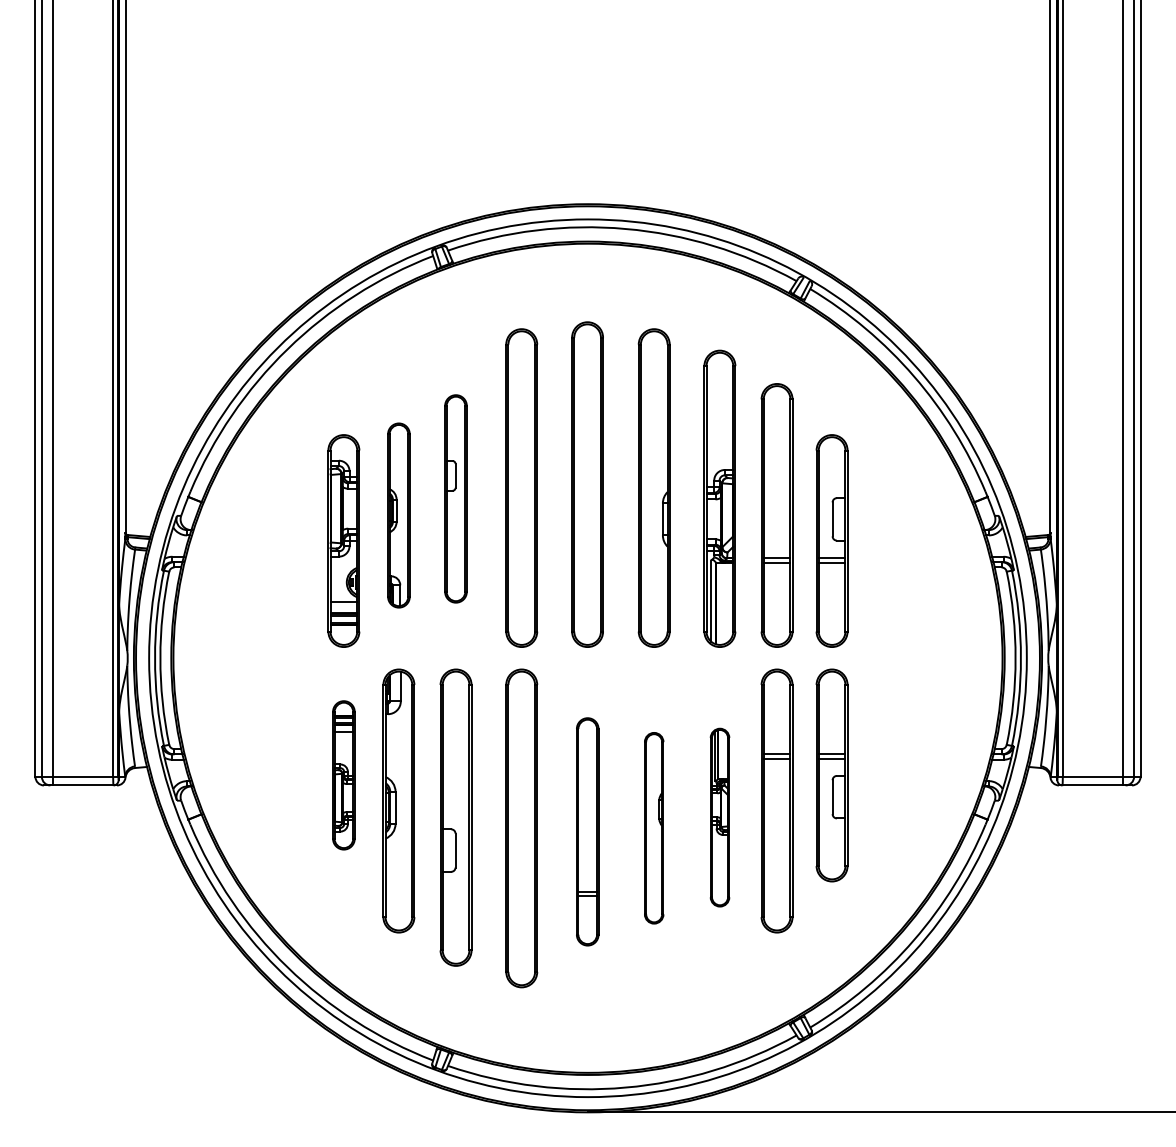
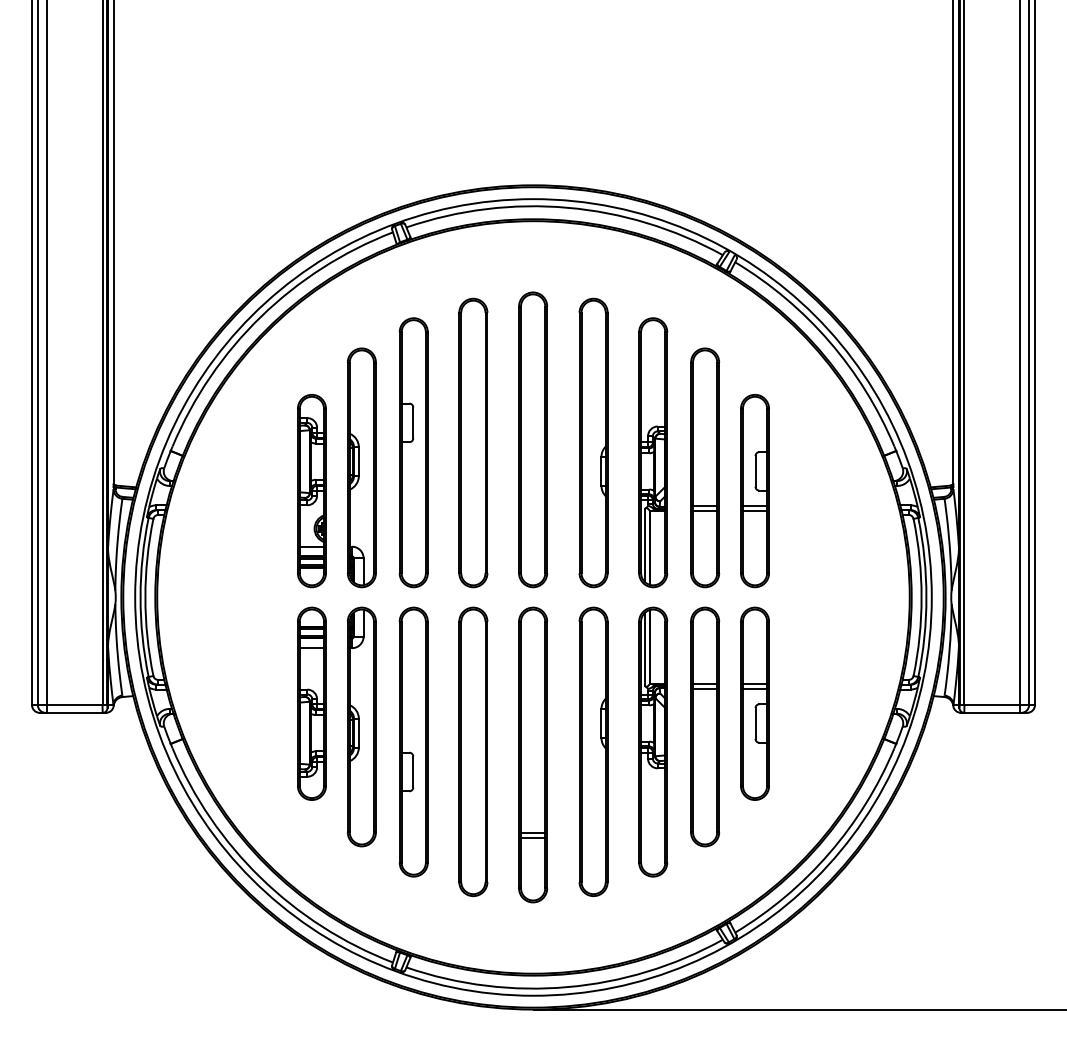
part: (455, 498) -> (413, 452), size x1.43
part: (398, 515) -> (361, 467), size x1.43
part: (343, 775) -> (311, 703), size x1.43
part: (720, 816) -> (653, 741), size x1.67
part: (654, 828) -> (593, 751), size x1.67
part: (588, 831) -> (533, 754), size x1.43

